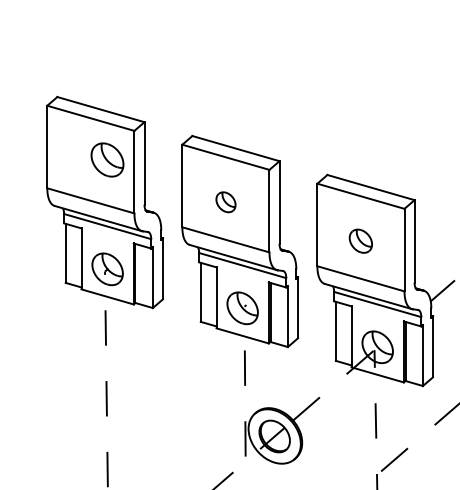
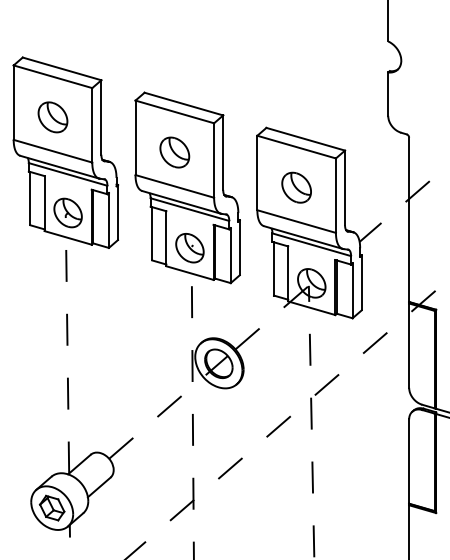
part: (106, 160) -> (52, 117), moved
part: (225, 202) -> (174, 152), size x1.67
part: (360, 241) -> (296, 187), size x1.43

